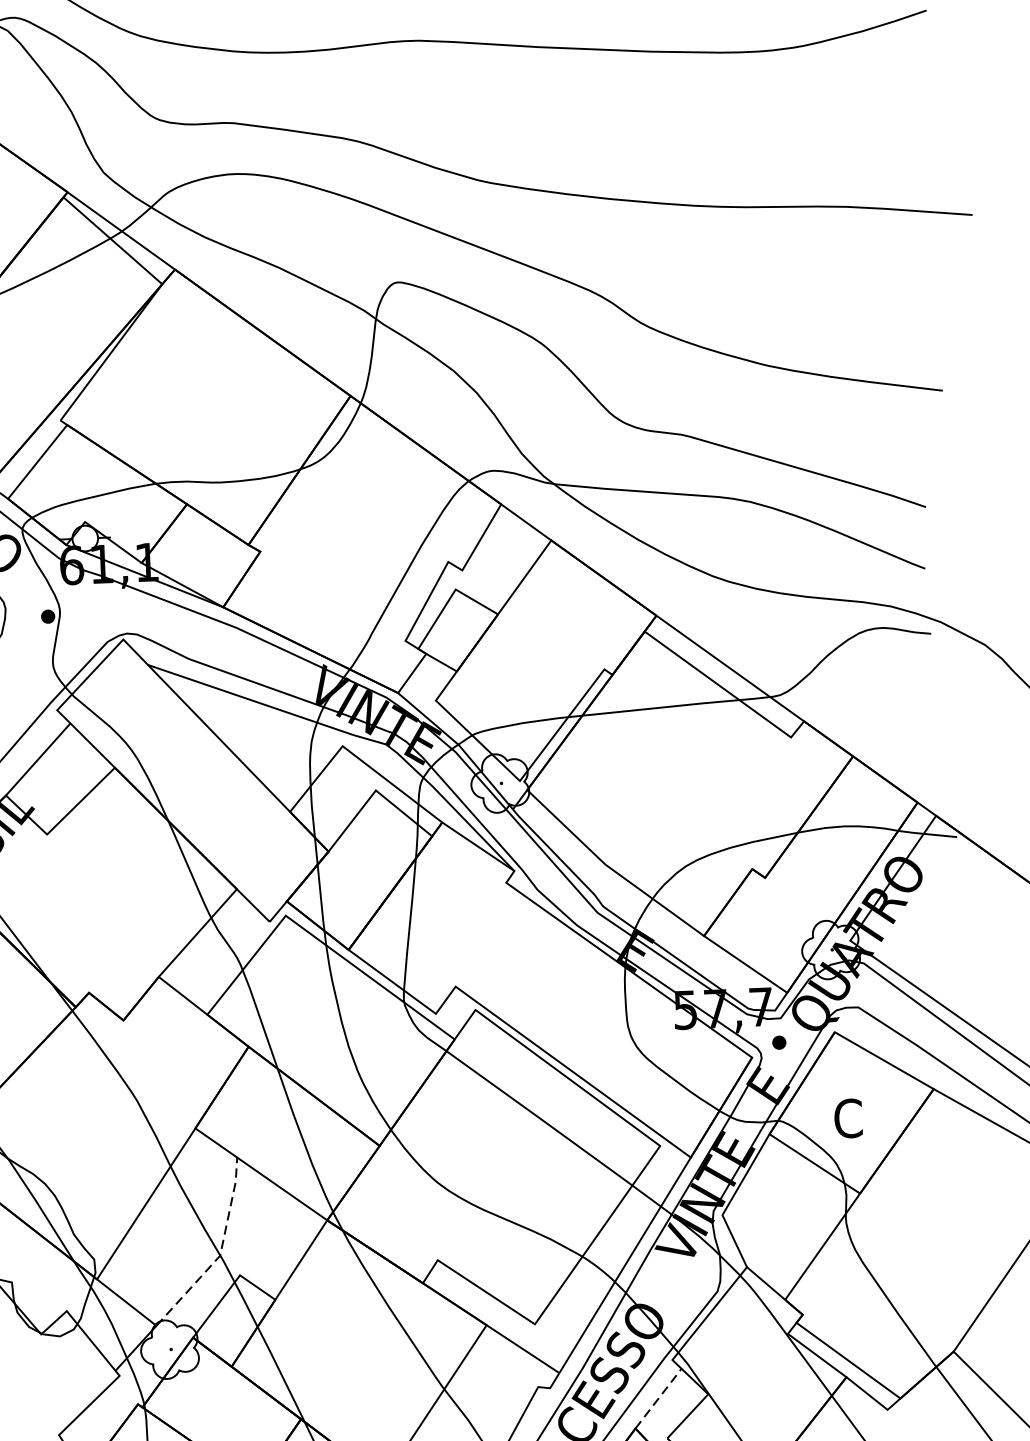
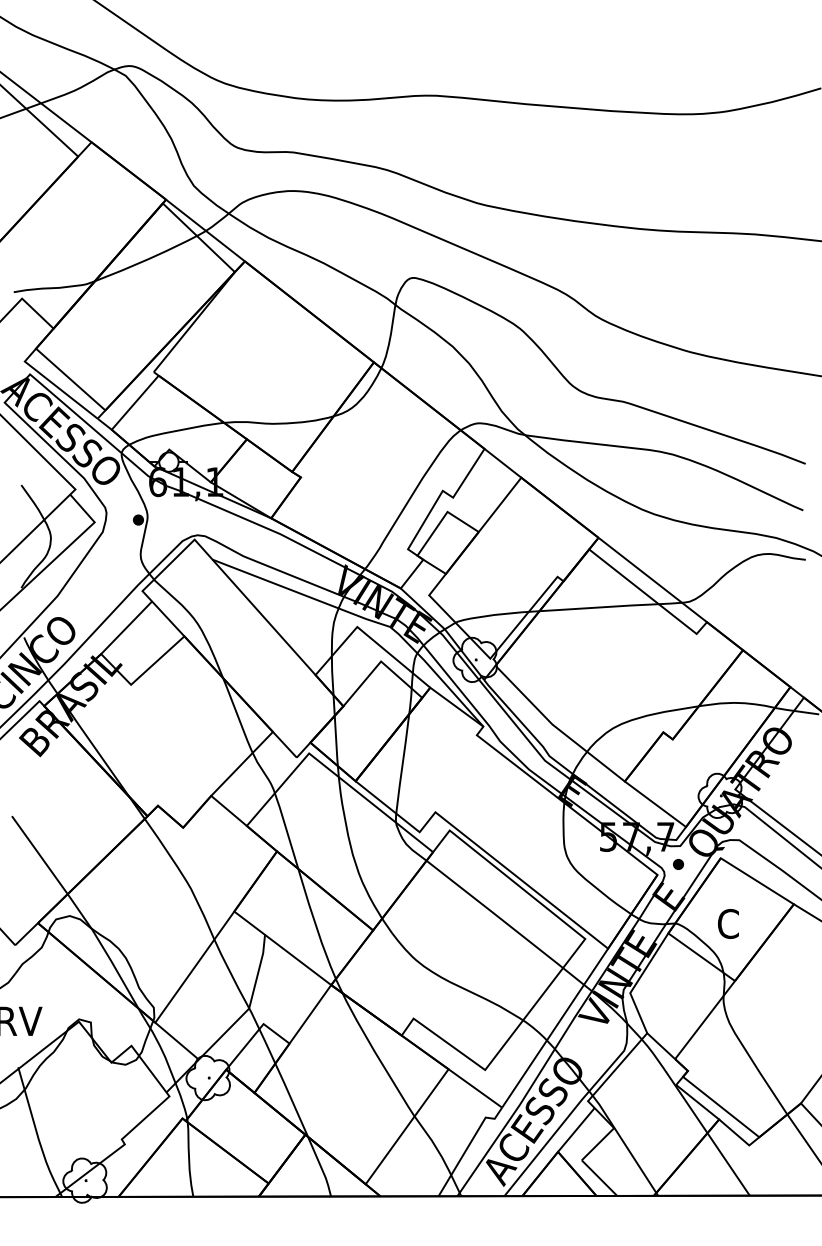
line: (220, 1251) -> (249, 1005), dashed -> solid
line: (658, 1399) -> (576, 1130), dashed -> solid

